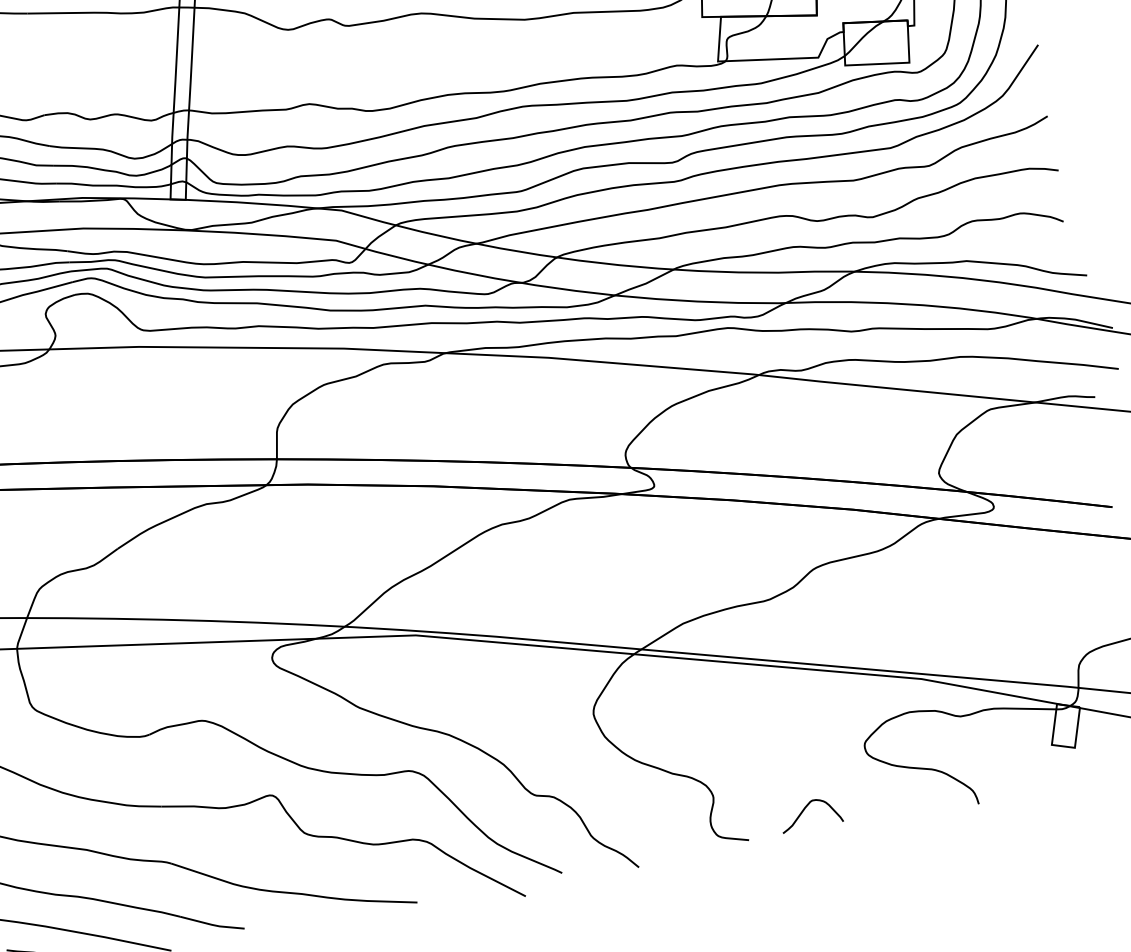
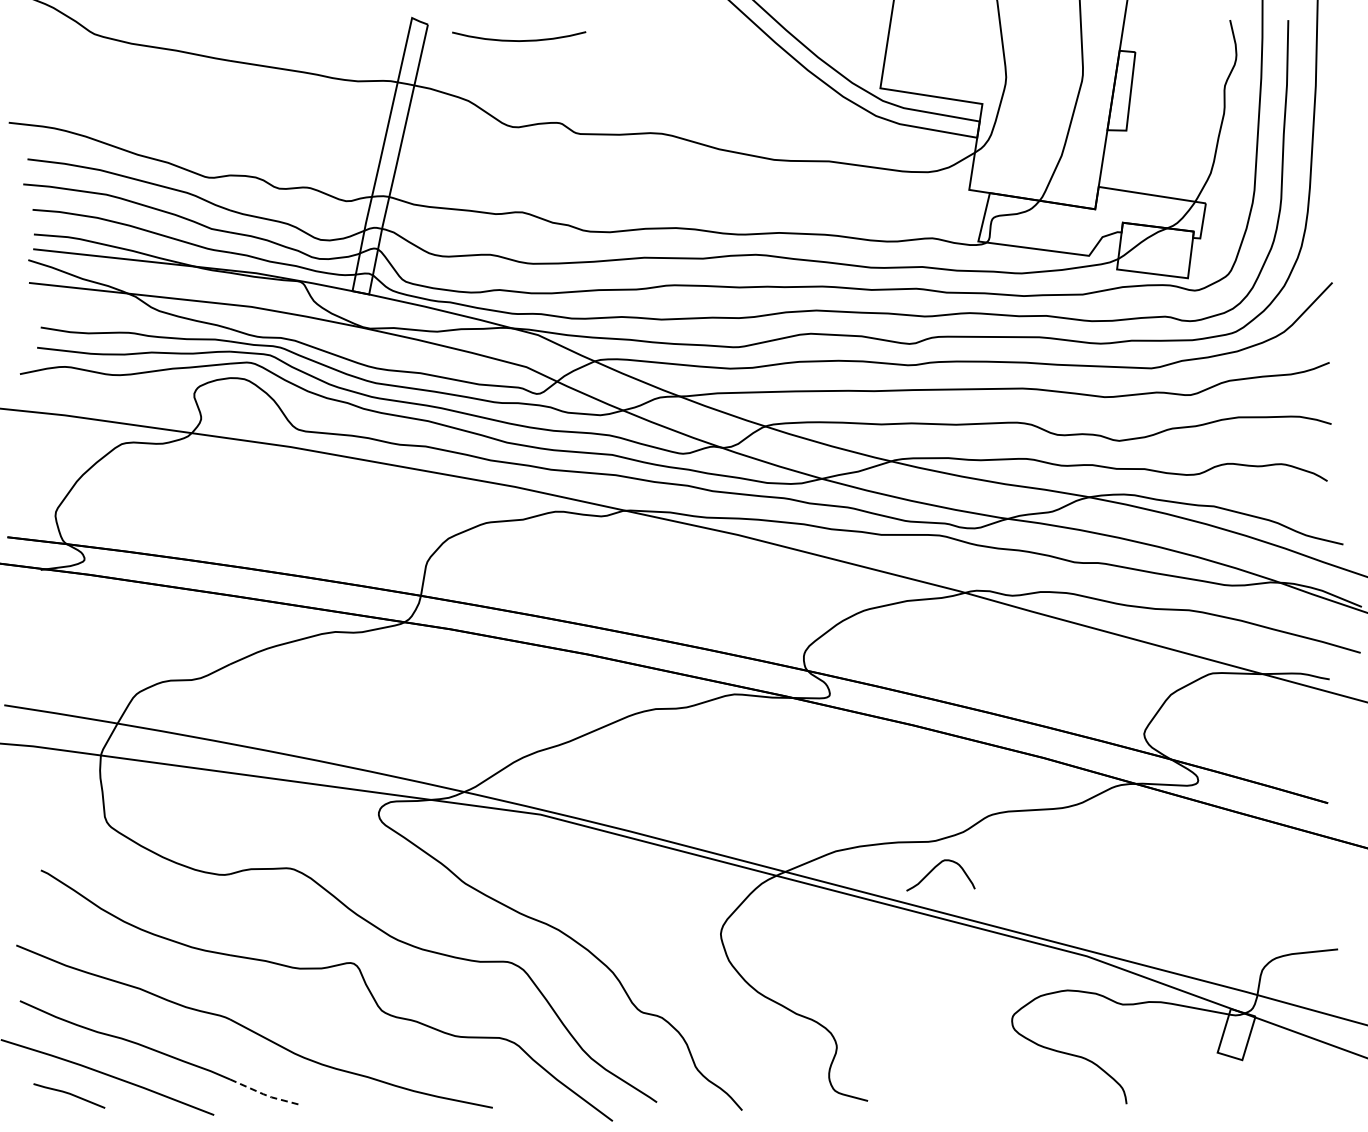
curve: (804, 810) -> (934, 869), moved
line: (212, 925) -> (263, 1094), solid -> dashed

